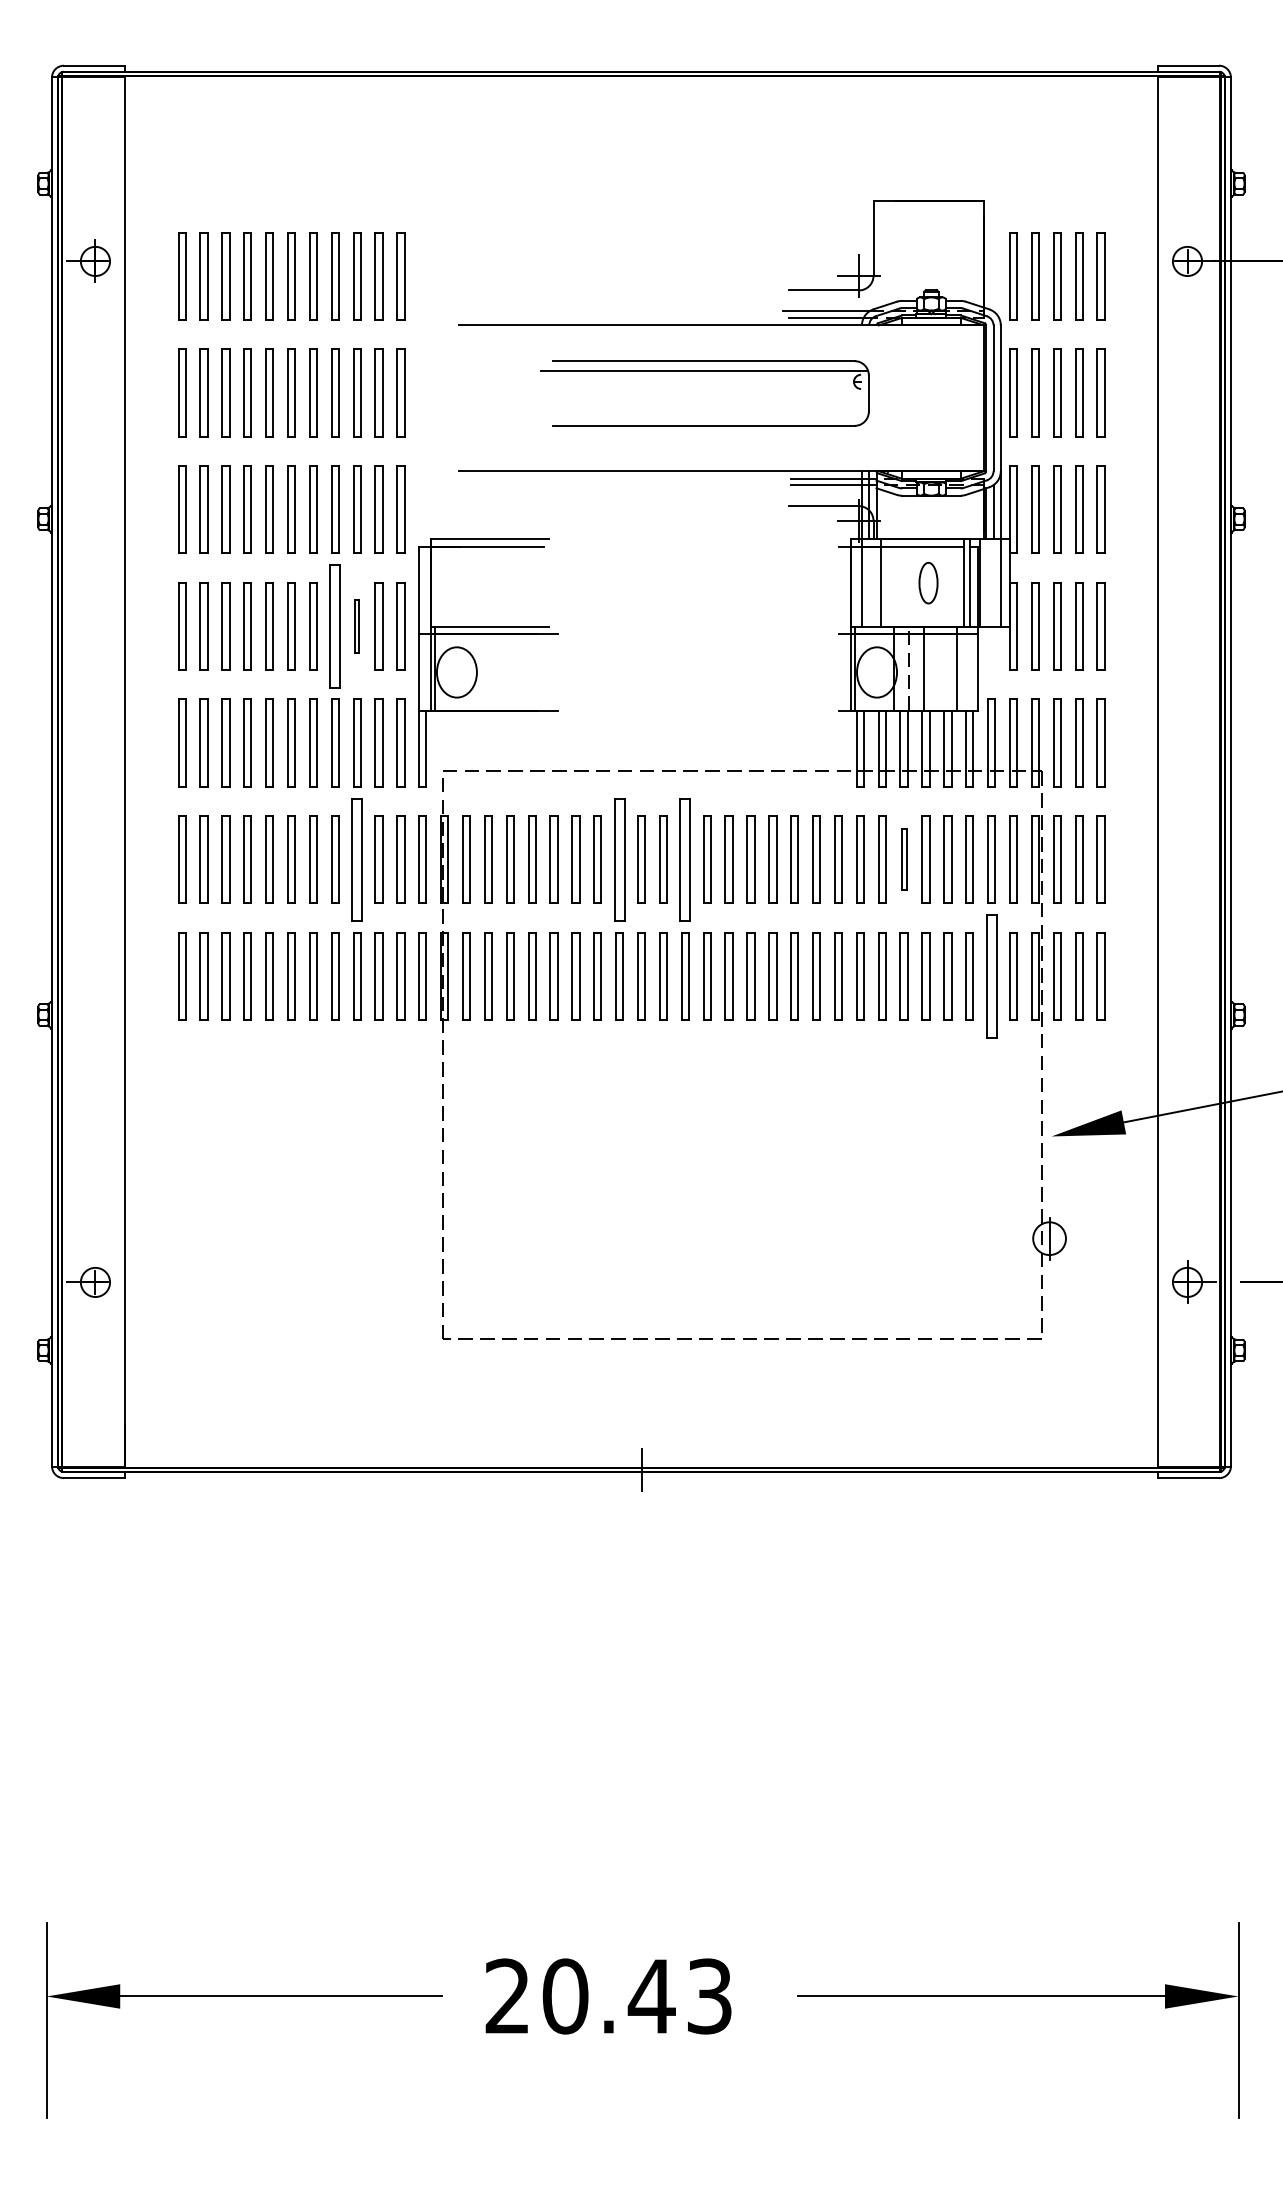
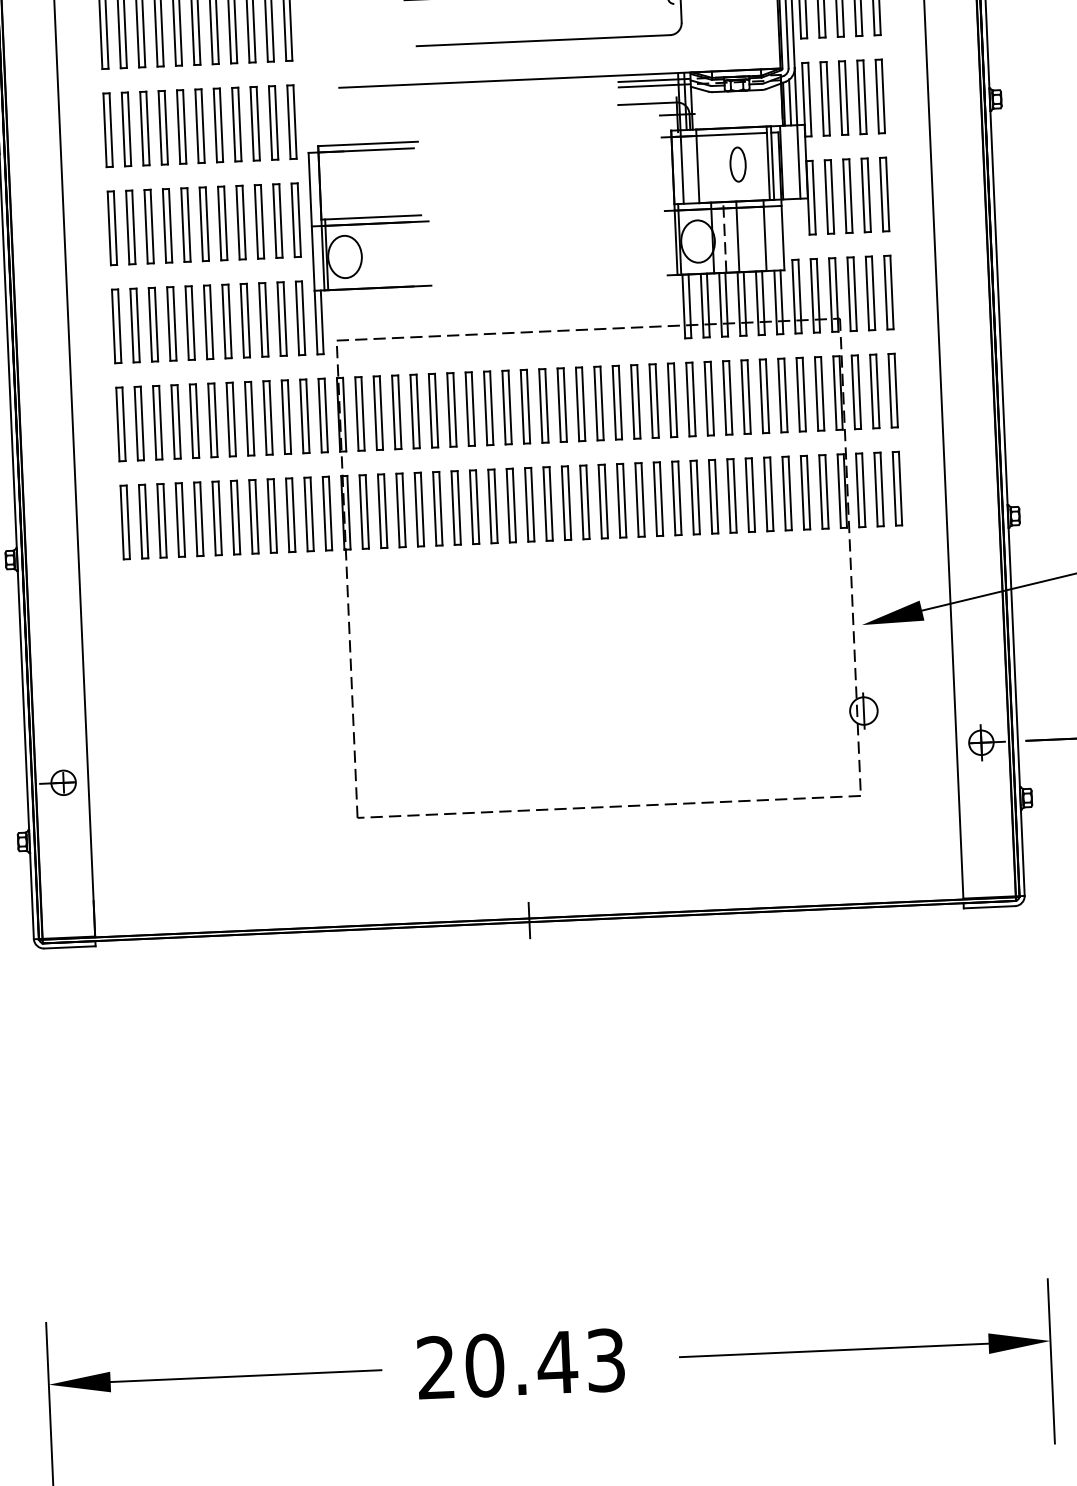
part: (335, 626) -> (241, 222), size x0.71
part: (357, 626) -> (259, 221), size x1.67
part: (357, 859) -> (268, 417), size x0.71
part: (619, 859) -> (488, 408), size x0.71
part: (685, 859) -> (543, 405), size x0.71
part: (903, 859) -> (727, 397), size x1.43
part: (991, 976) -> (805, 492), size x0.71

